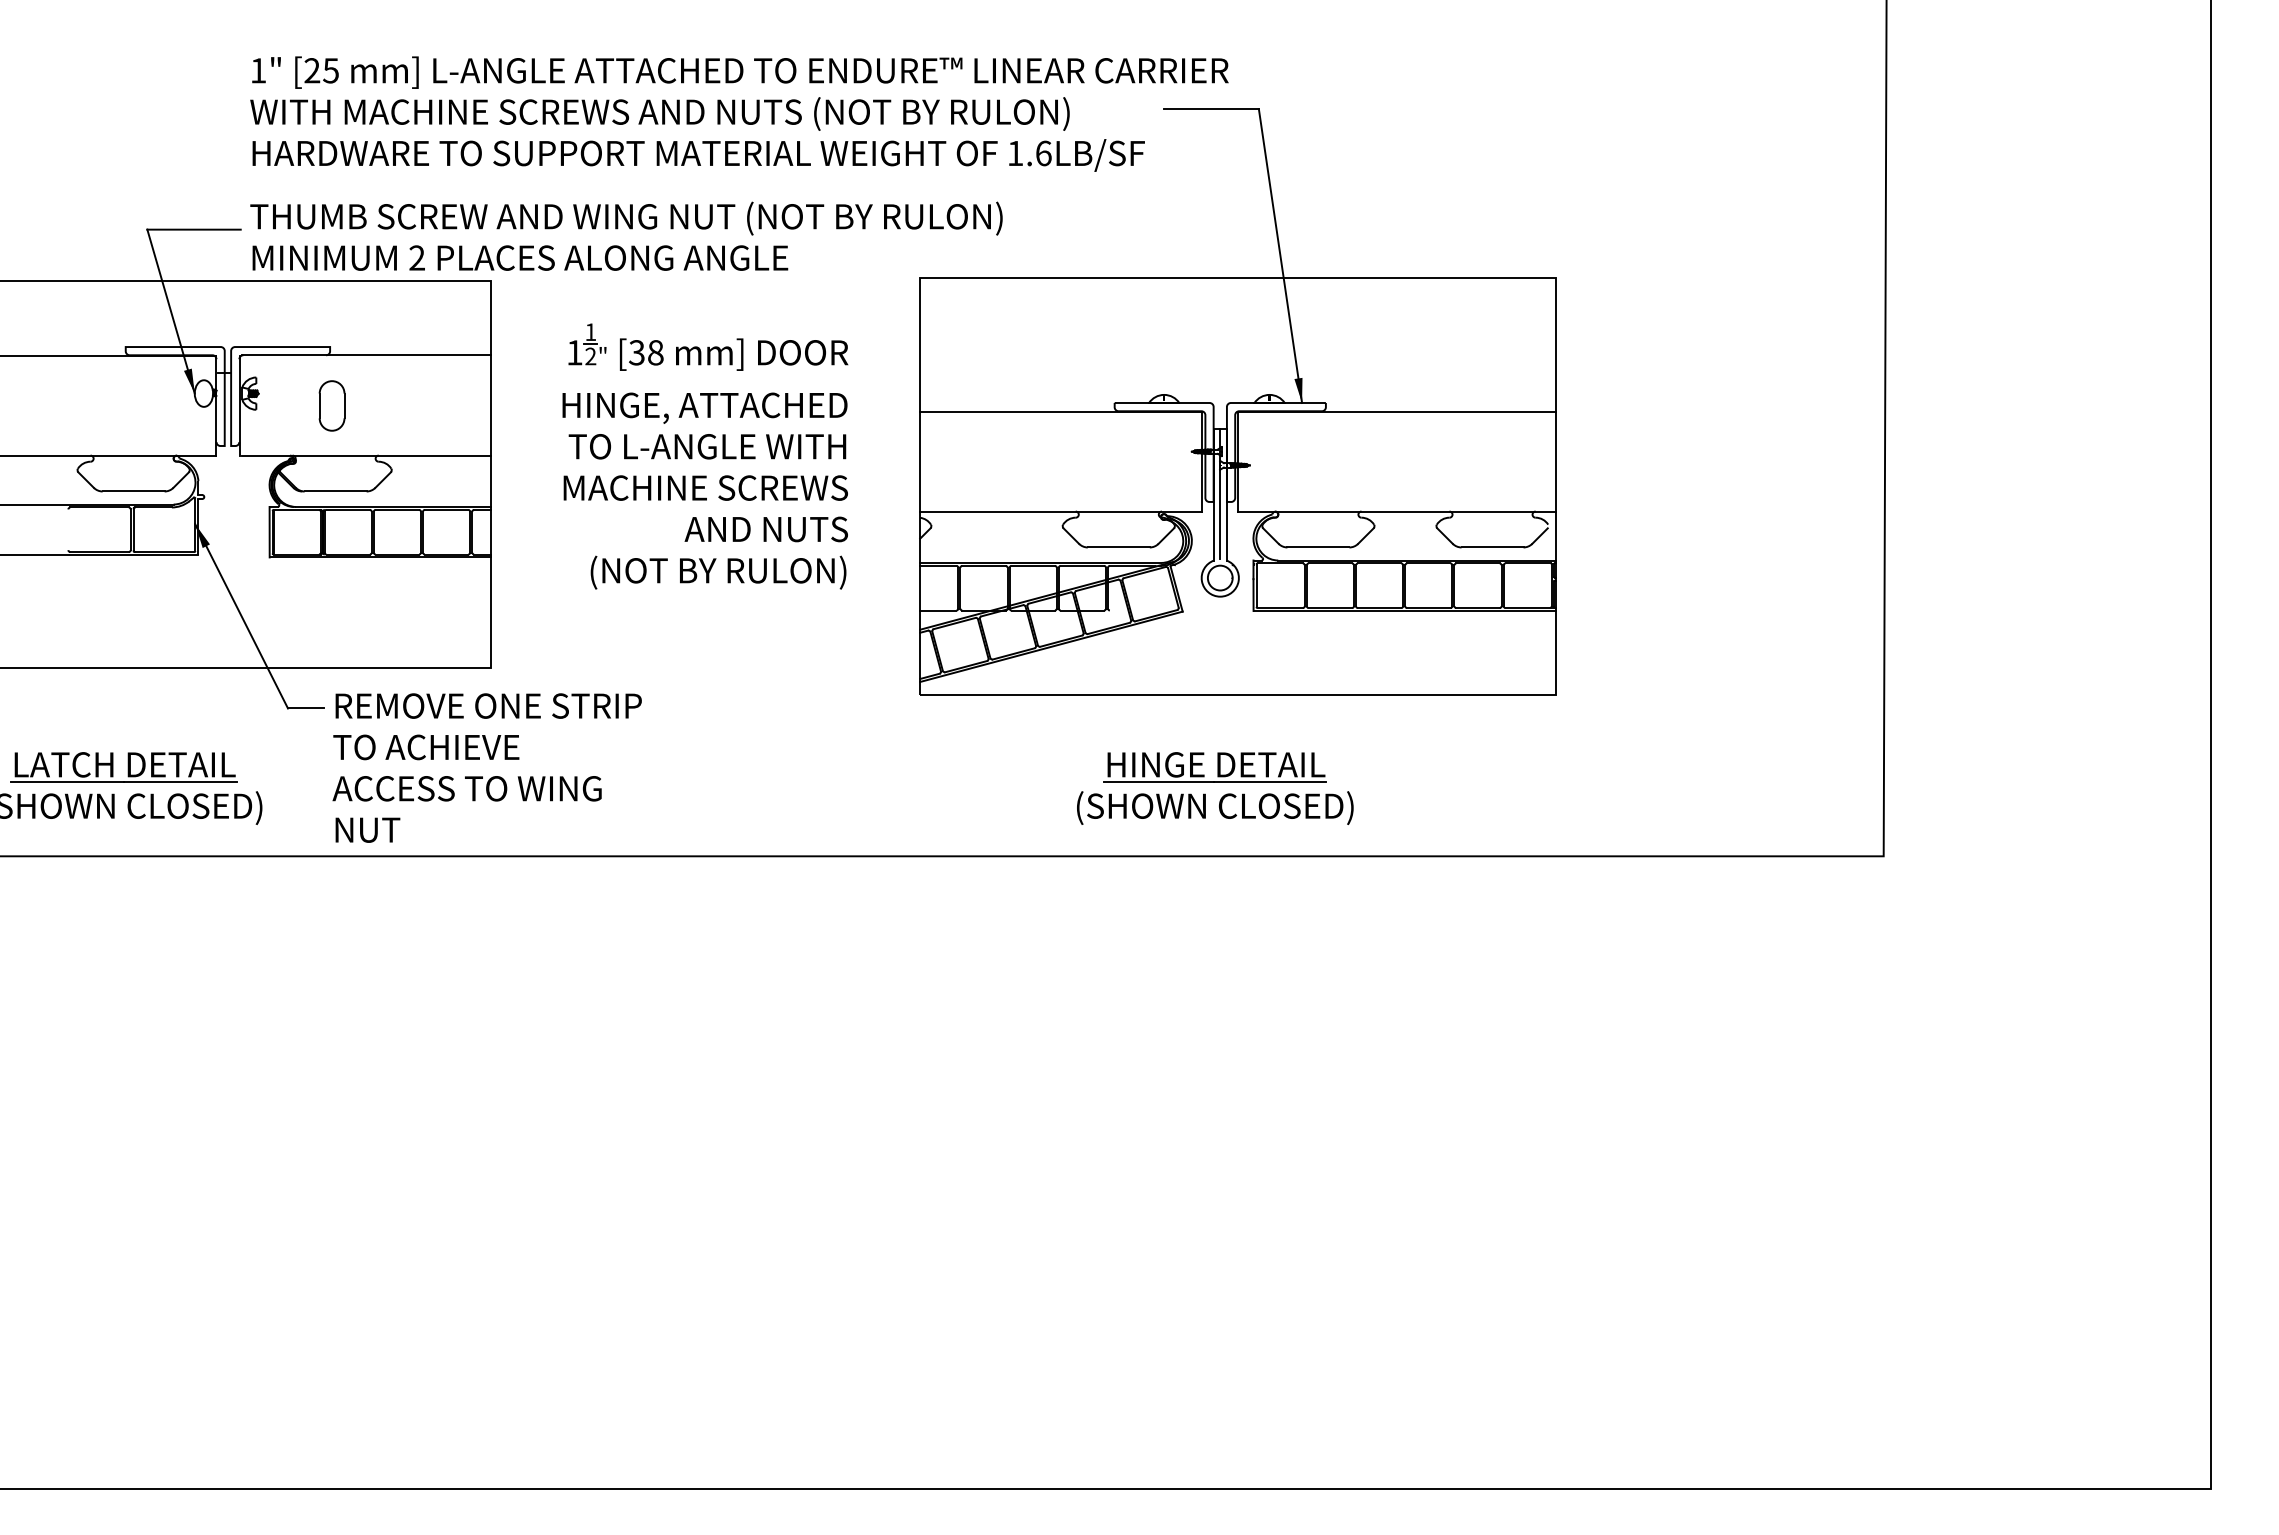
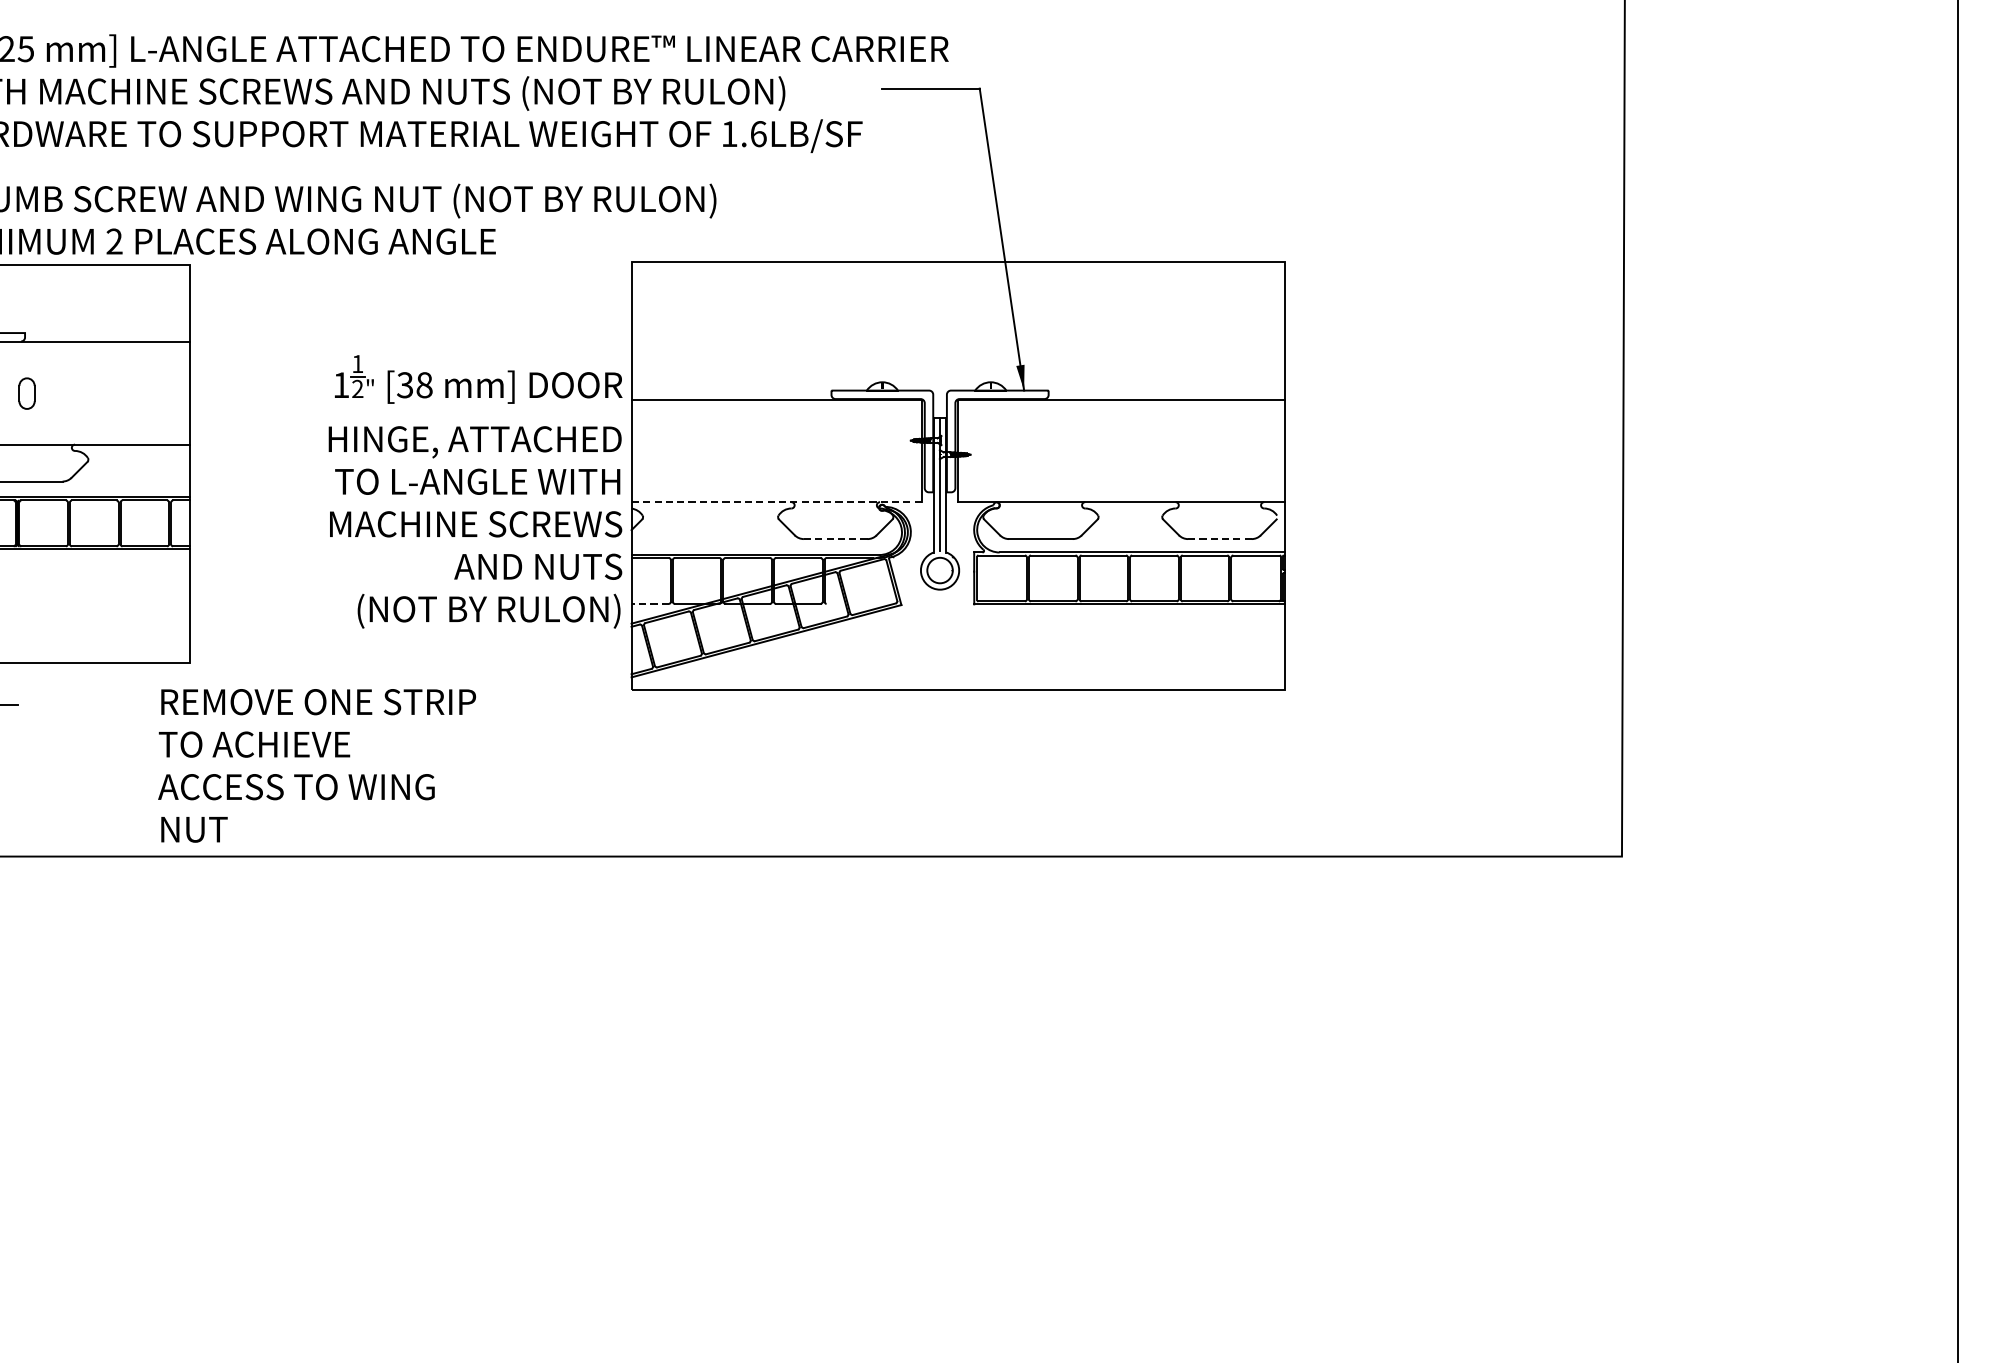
part: (331, 405) -> (26, 393), size x0.6
part: (705, 456) -> (475, 491), moved
line: (1060, 511) -> (775, 502), solid -> dashed
line: (1118, 547) -> (835, 539), solid -> dashed
line: (1492, 547) -> (1219, 539), solid -> dashed
line: (937, 610) -> (649, 603), solid -> dashed
text: (486, 767) -> (316, 765), moved
part: (1215, 788) -> (935, 786), removed

